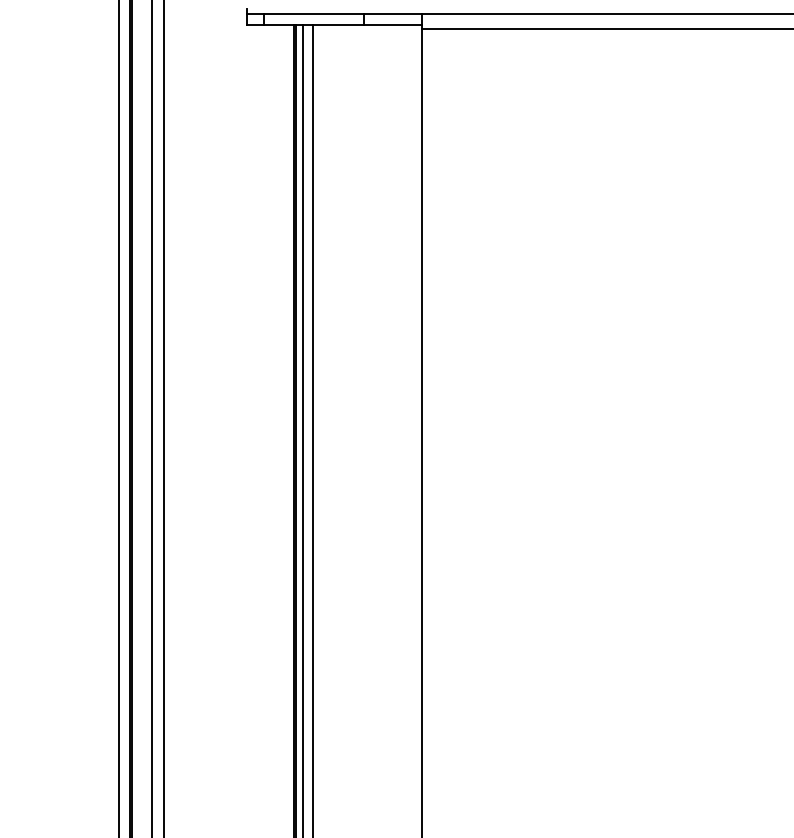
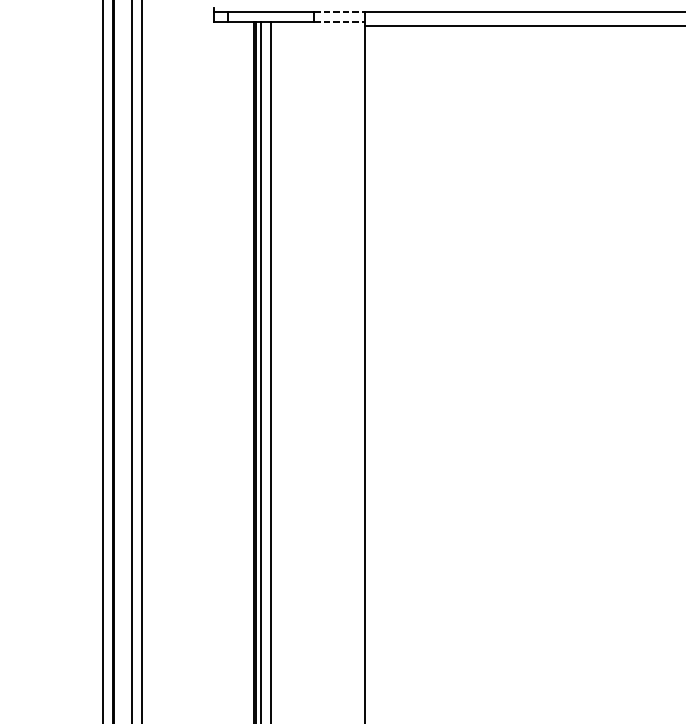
line: (393, 13) -> (339, 11), solid -> dashed
line: (393, 25) -> (339, 22), solid -> dashed

